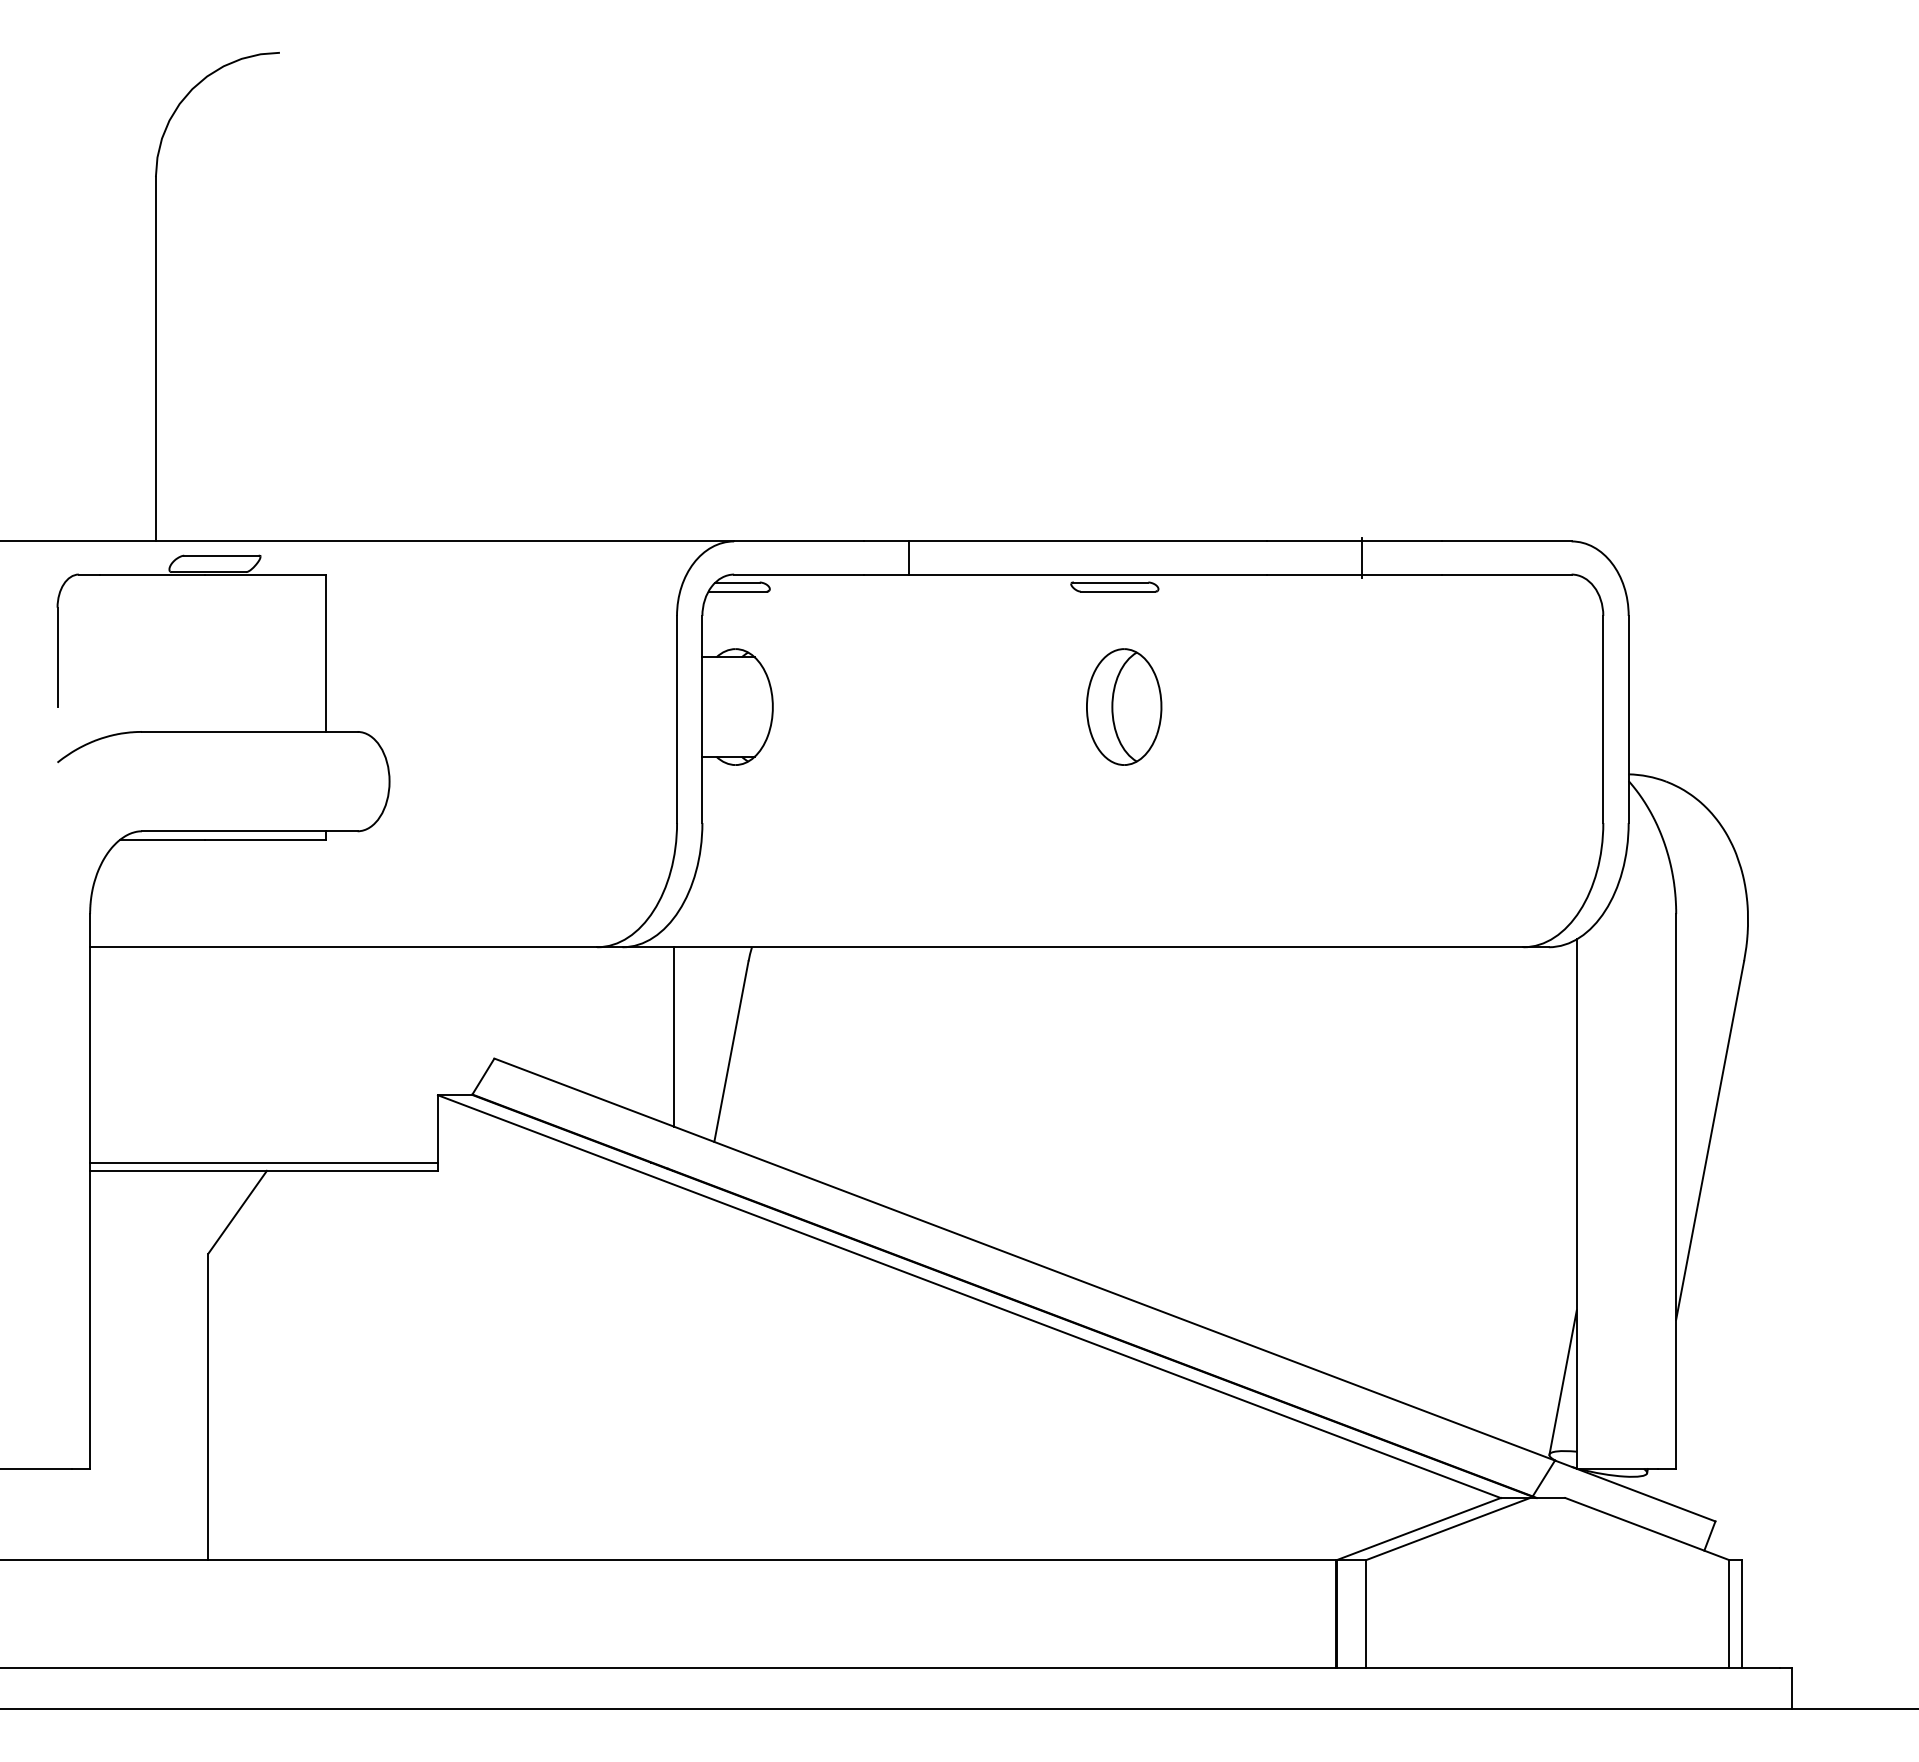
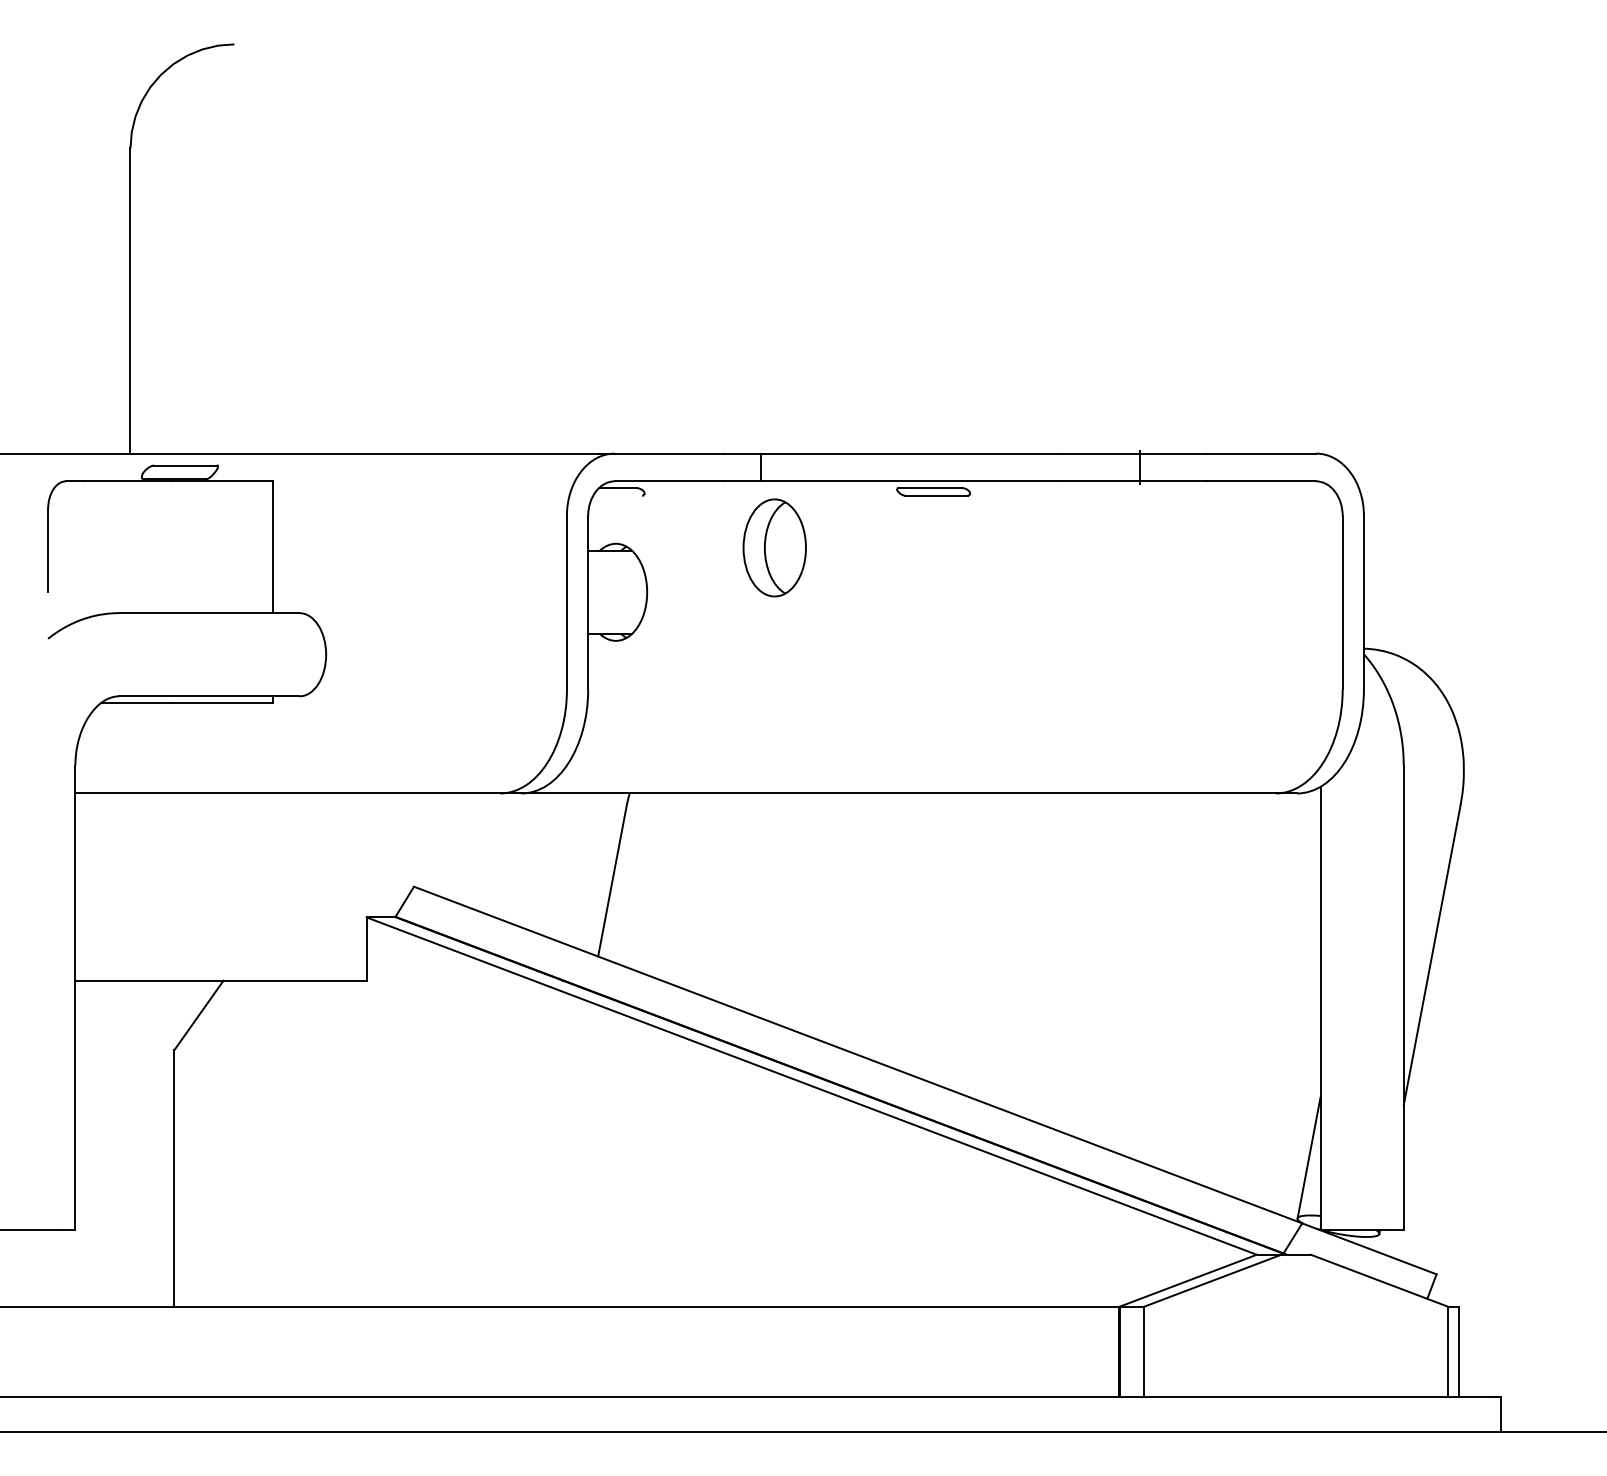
line: (737, 591) -> (617, 495), removed
part: (1124, 706) -> (775, 547), moved
line: (673, 1036) -> (563, 868), removed
line: (263, 1162) -> (220, 973), removed

